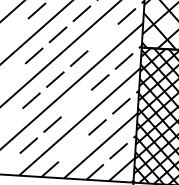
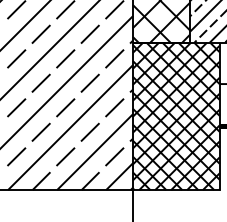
line: (102, 36) -> (89, 33), added
line: (76, 103) -> (65, 107), added
line: (73, 148) -> (65, 156), added

